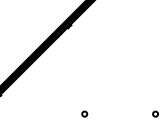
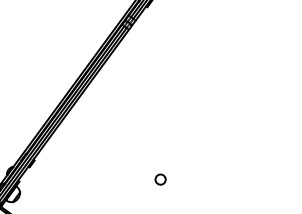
circle: (84, 113) -> (160, 178), moved

